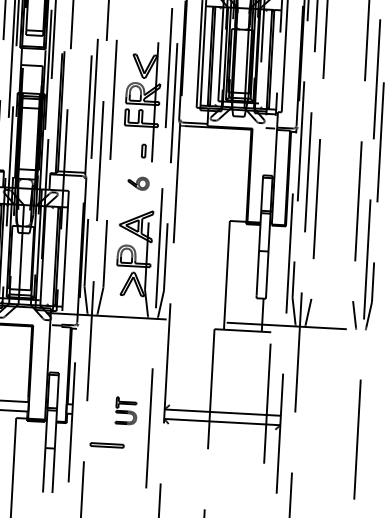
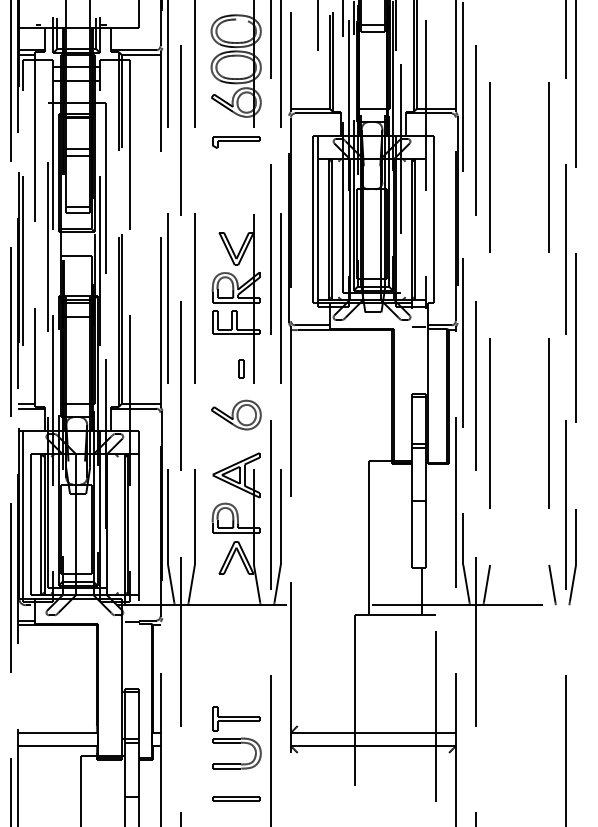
part: (138, 183) -> (236, 414), size x1.67
part: (126, 410) -> (236, 737), size x1.67
part: (107, 445) -> (236, 798), moved

